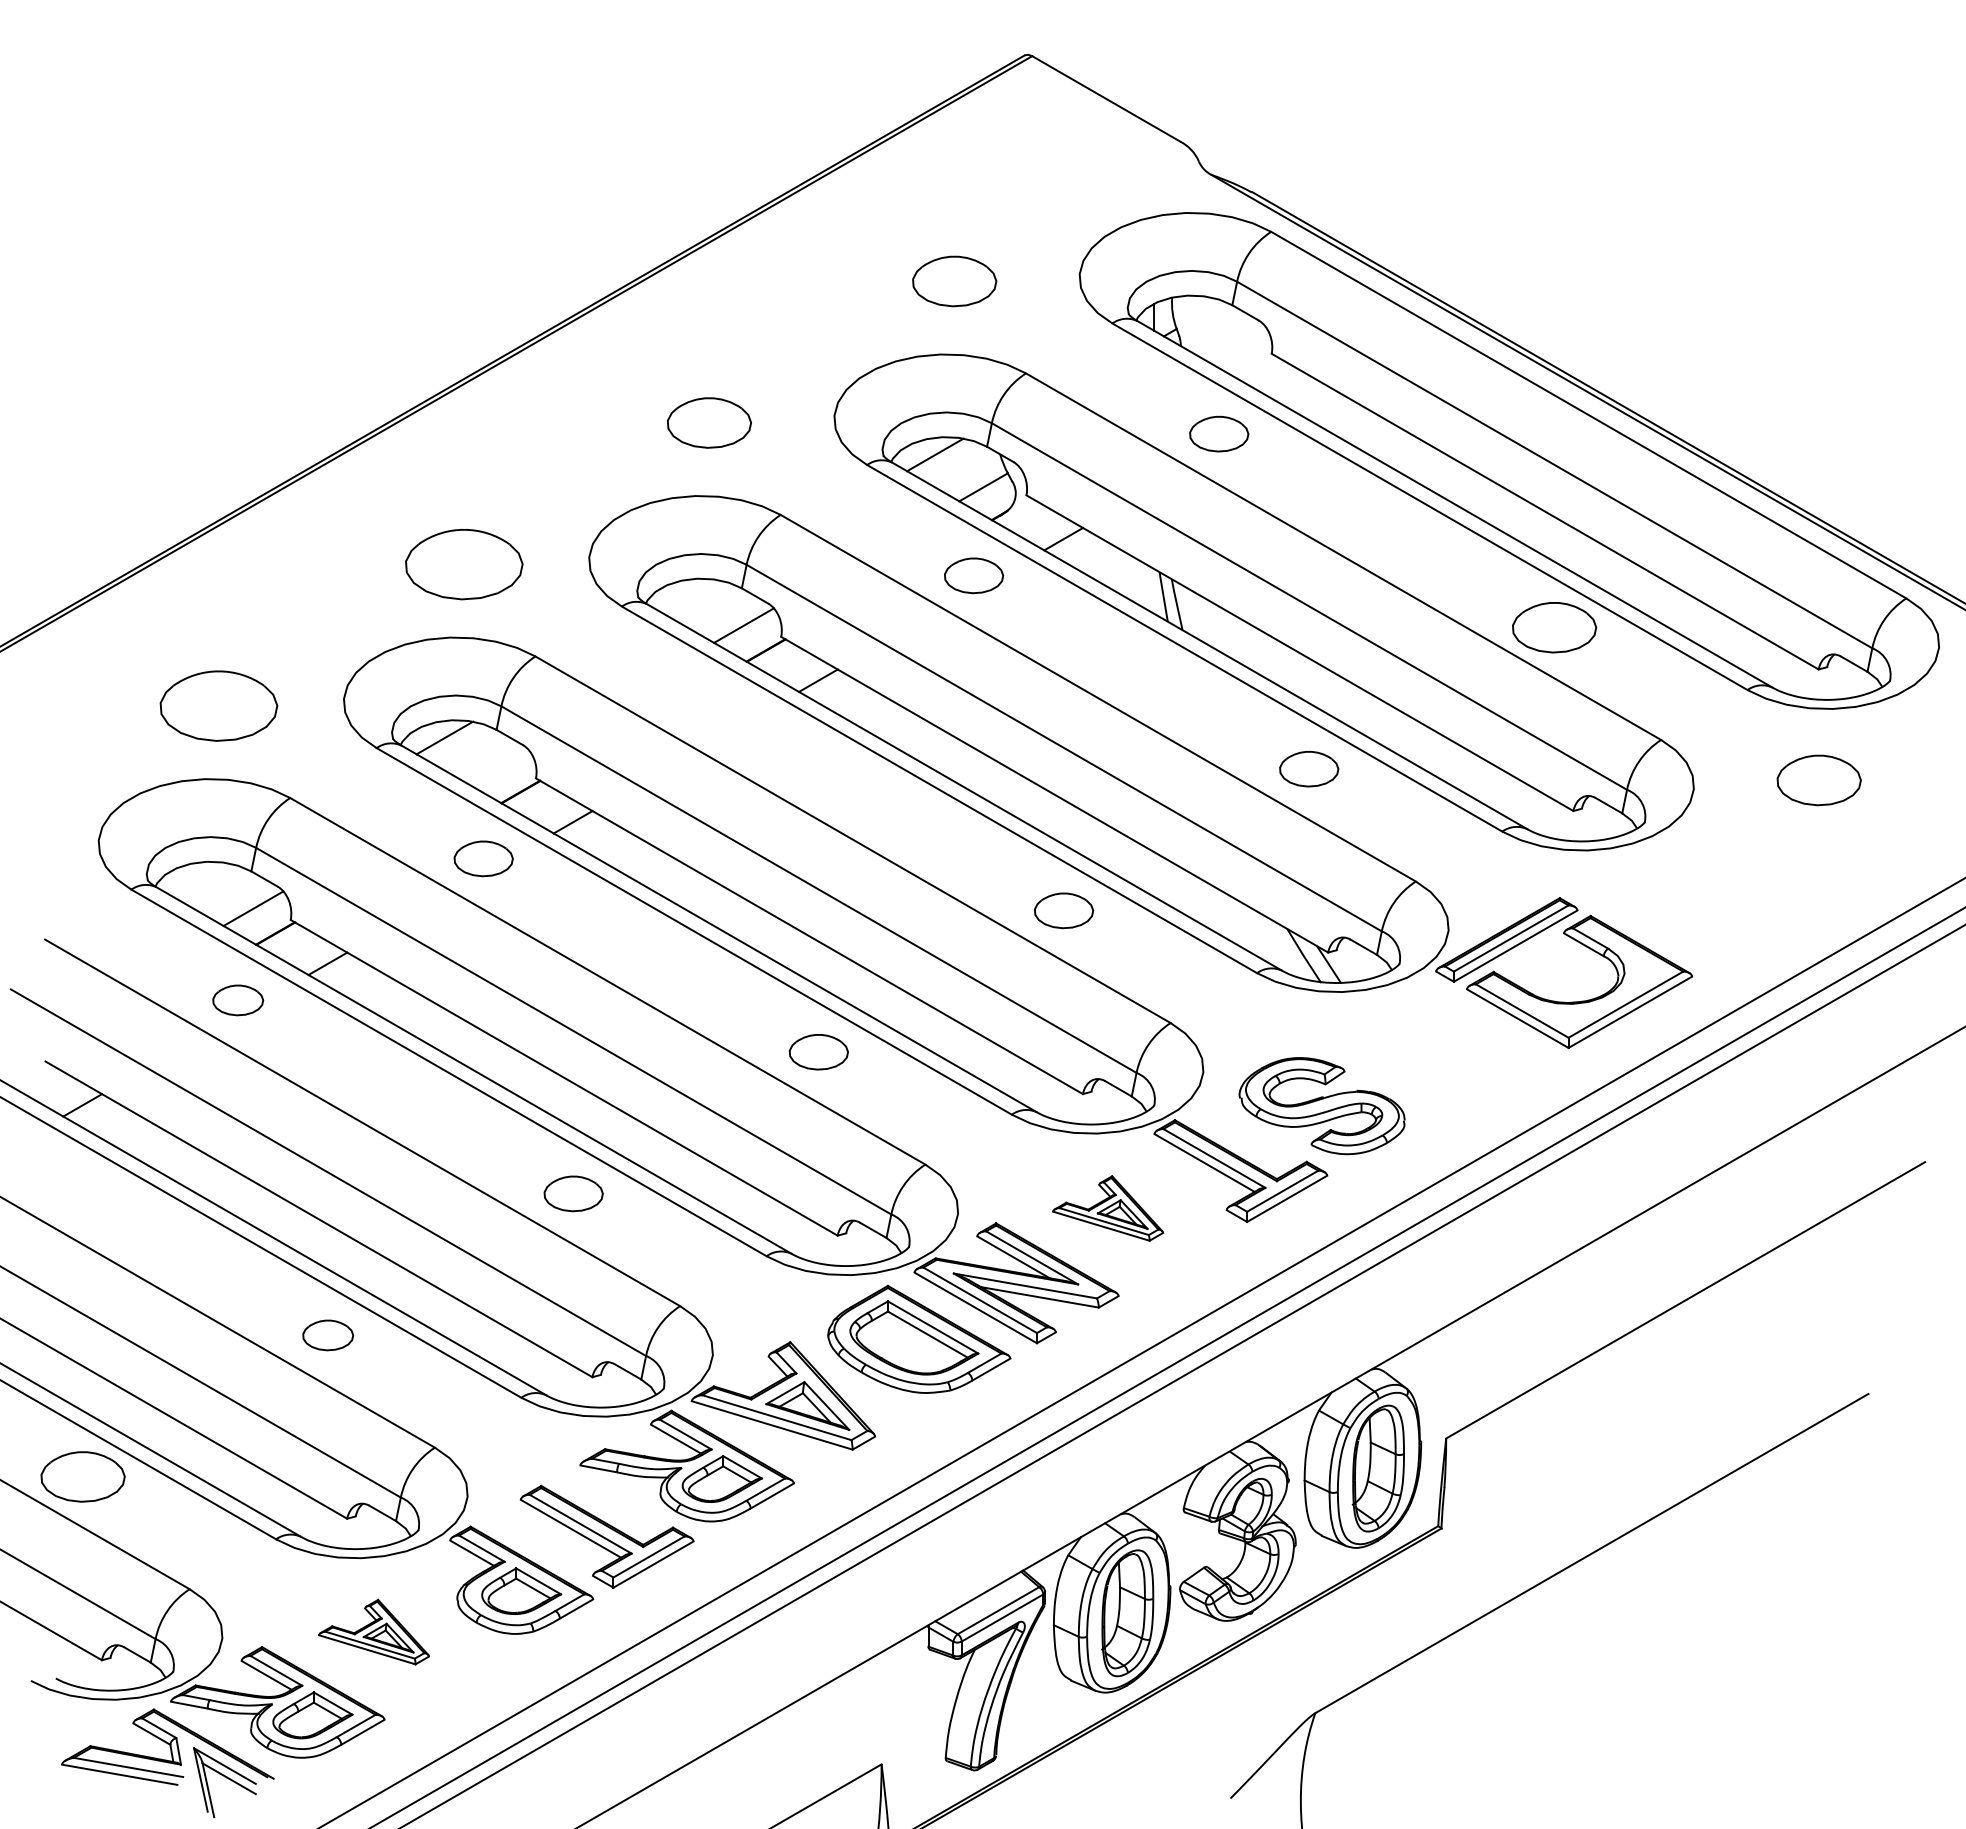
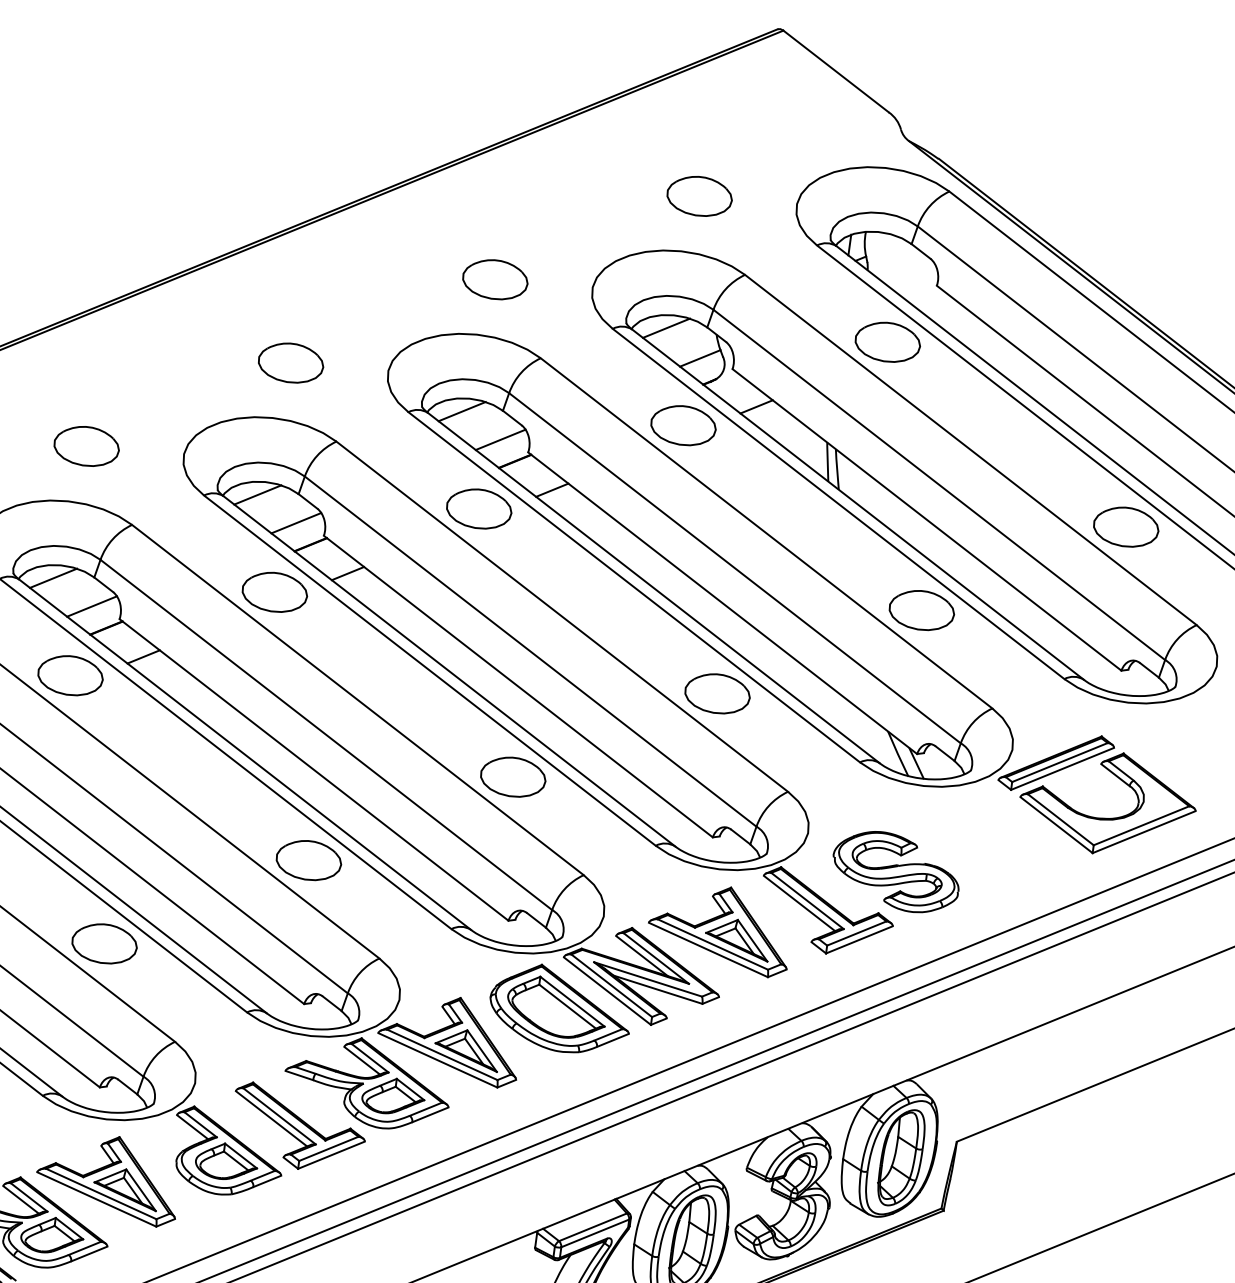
part: (1218, 433) -> (887, 341), size x1.43
part: (463, 564) -> (290, 362), size x0.71
part: (973, 575) -> (683, 425), size x1.43
line: (689, 596) -> (461, 411), added
part: (218, 705) -> (86, 445), size x0.71
part: (728, 716) -> (479, 508), added
line: (498, 766) -> (296, 522), added
part: (1308, 768) -> (921, 609), size x1.43
part: (483, 858) -> (274, 592), size x1.43
line: (199, 879) -> (53, 578), added
part: (1063, 910) -> (717, 693), size x1.43
part: (237, 1000) -> (69, 675), size x1.67
part: (818, 1051) -> (513, 776), size x1.43
part: (573, 1193) -> (308, 860), size x1.43
part: (1107, 1208) -> (719, 928), size x1.67
part: (327, 1335) -> (104, 943), size x1.67
part: (373, 1631) -> (108, 1177), size x1.67

